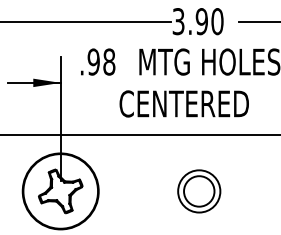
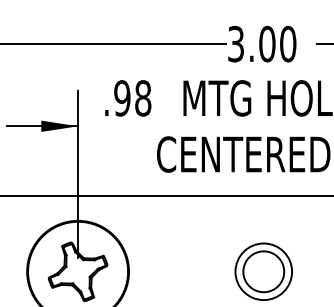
text: (201, 21) -> (266, 43), 3.90 -> 3.00

